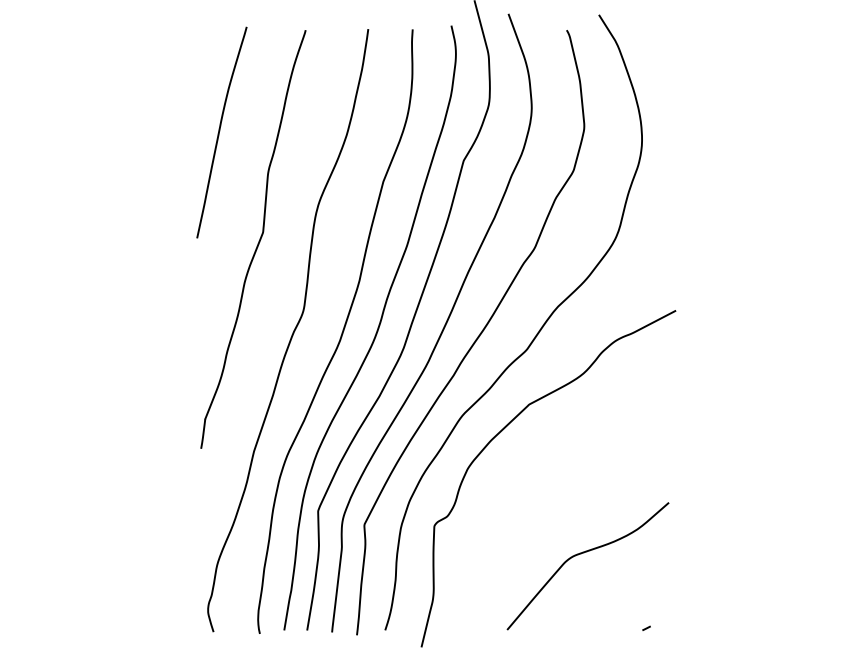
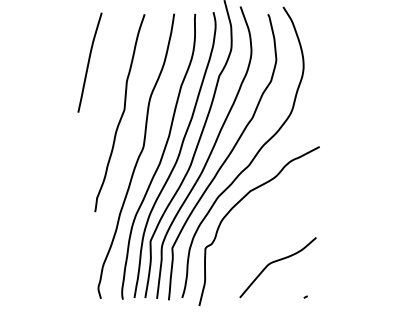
curve: (220, 132) -> (89, 62), moved

